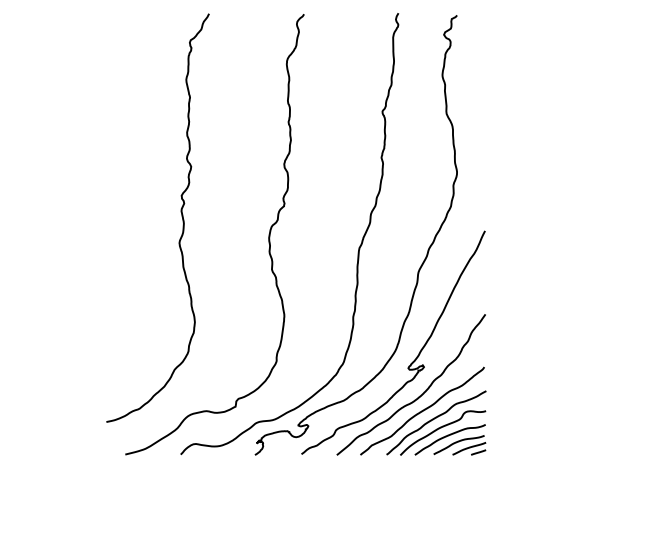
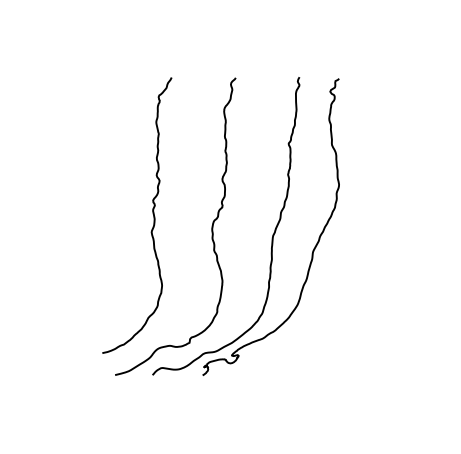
part: (411, 361) -> (308, 312), removed

